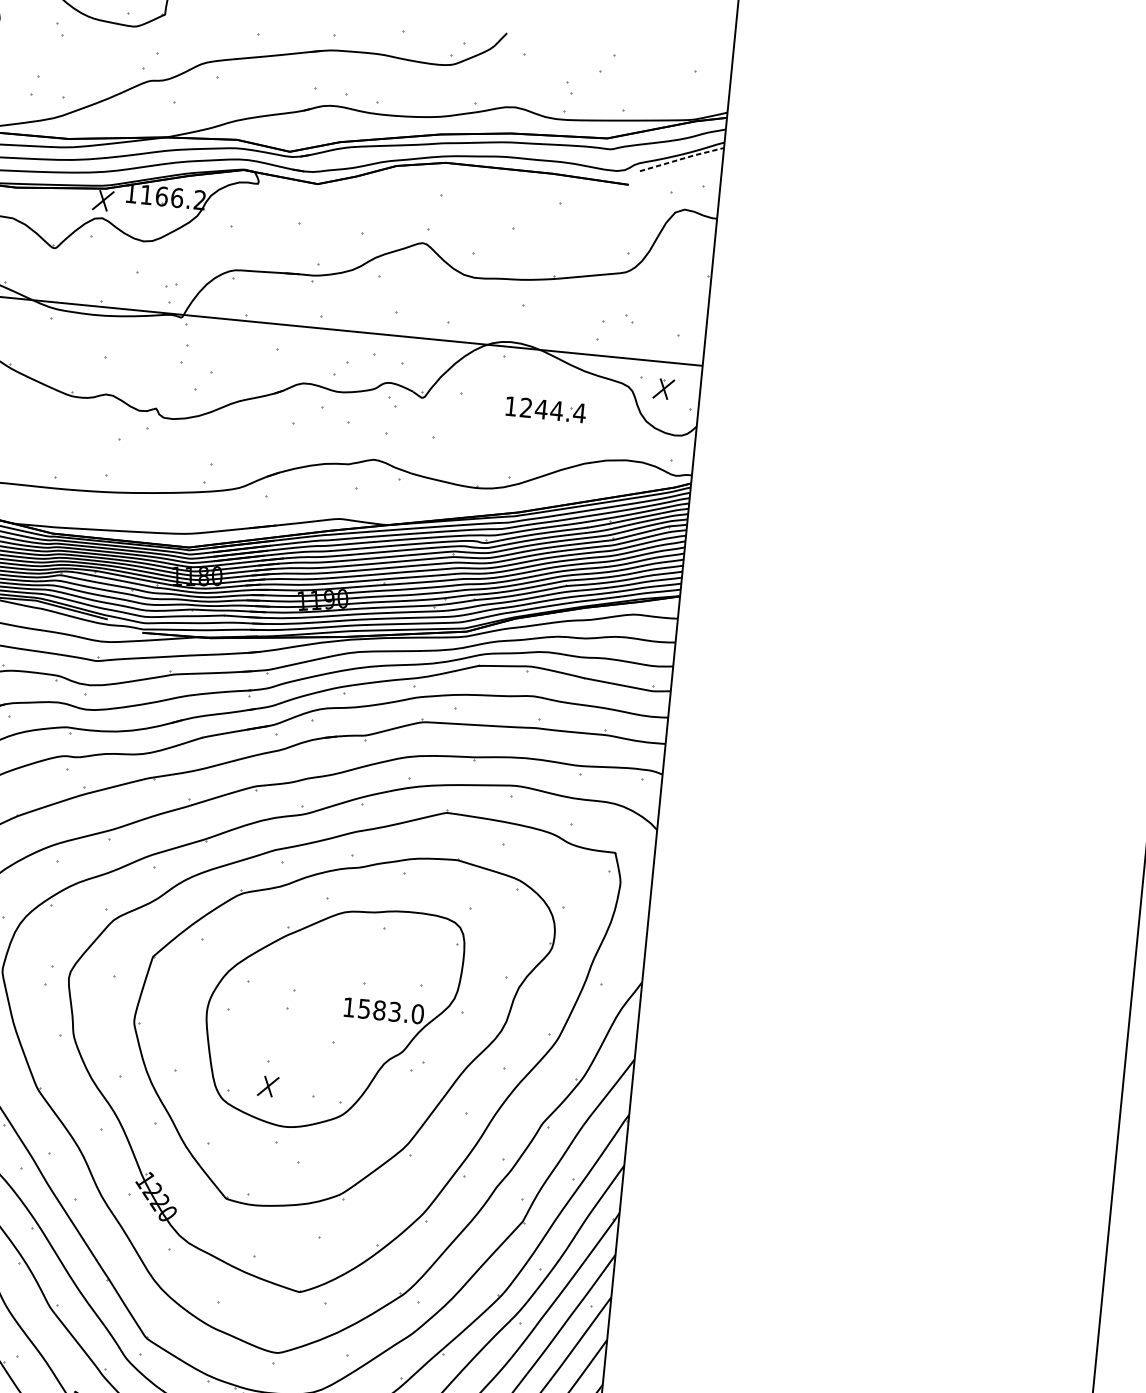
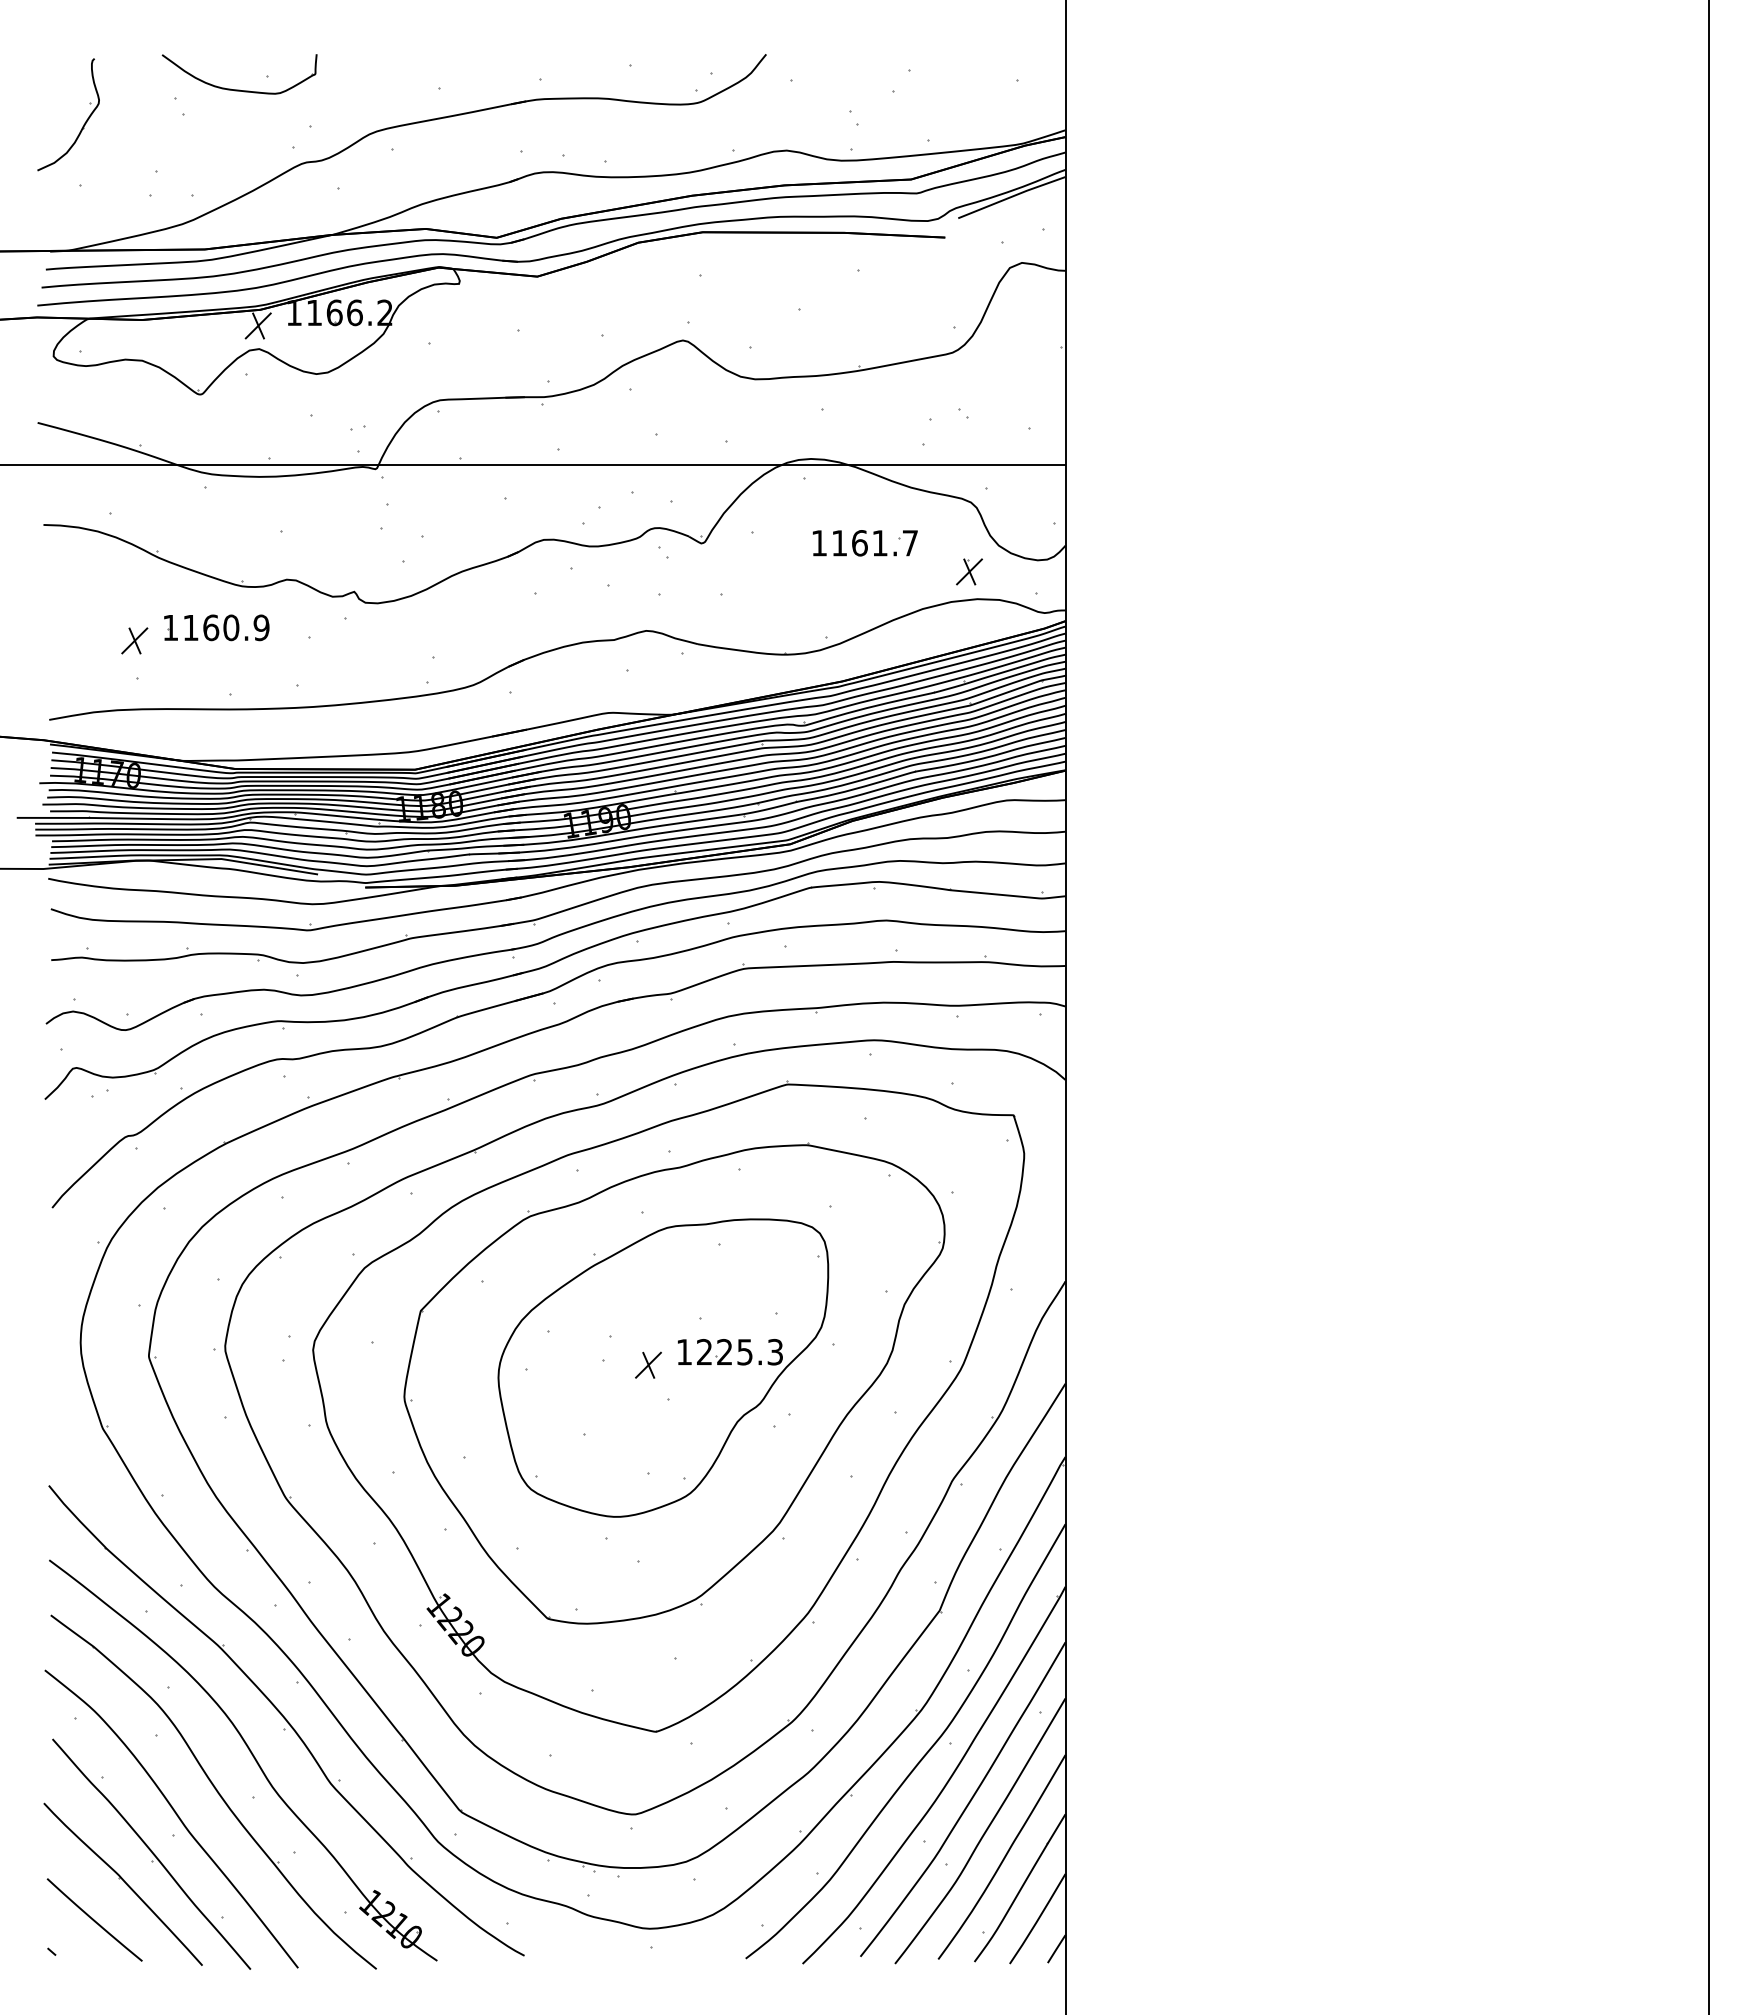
line: (682, 158) -> (1012, 196), dashed -> solid
part: (663, 388) -> (969, 571), moved
text: (553, 410) -> (875, 543), 1244.4 -> 1161.7
part: (49, 425) -> (216, 627), added
text: (391, 1011) -> (740, 1351), 1583.0 -> 1225.3
part: (268, 1085) -> (648, 1364), moved

